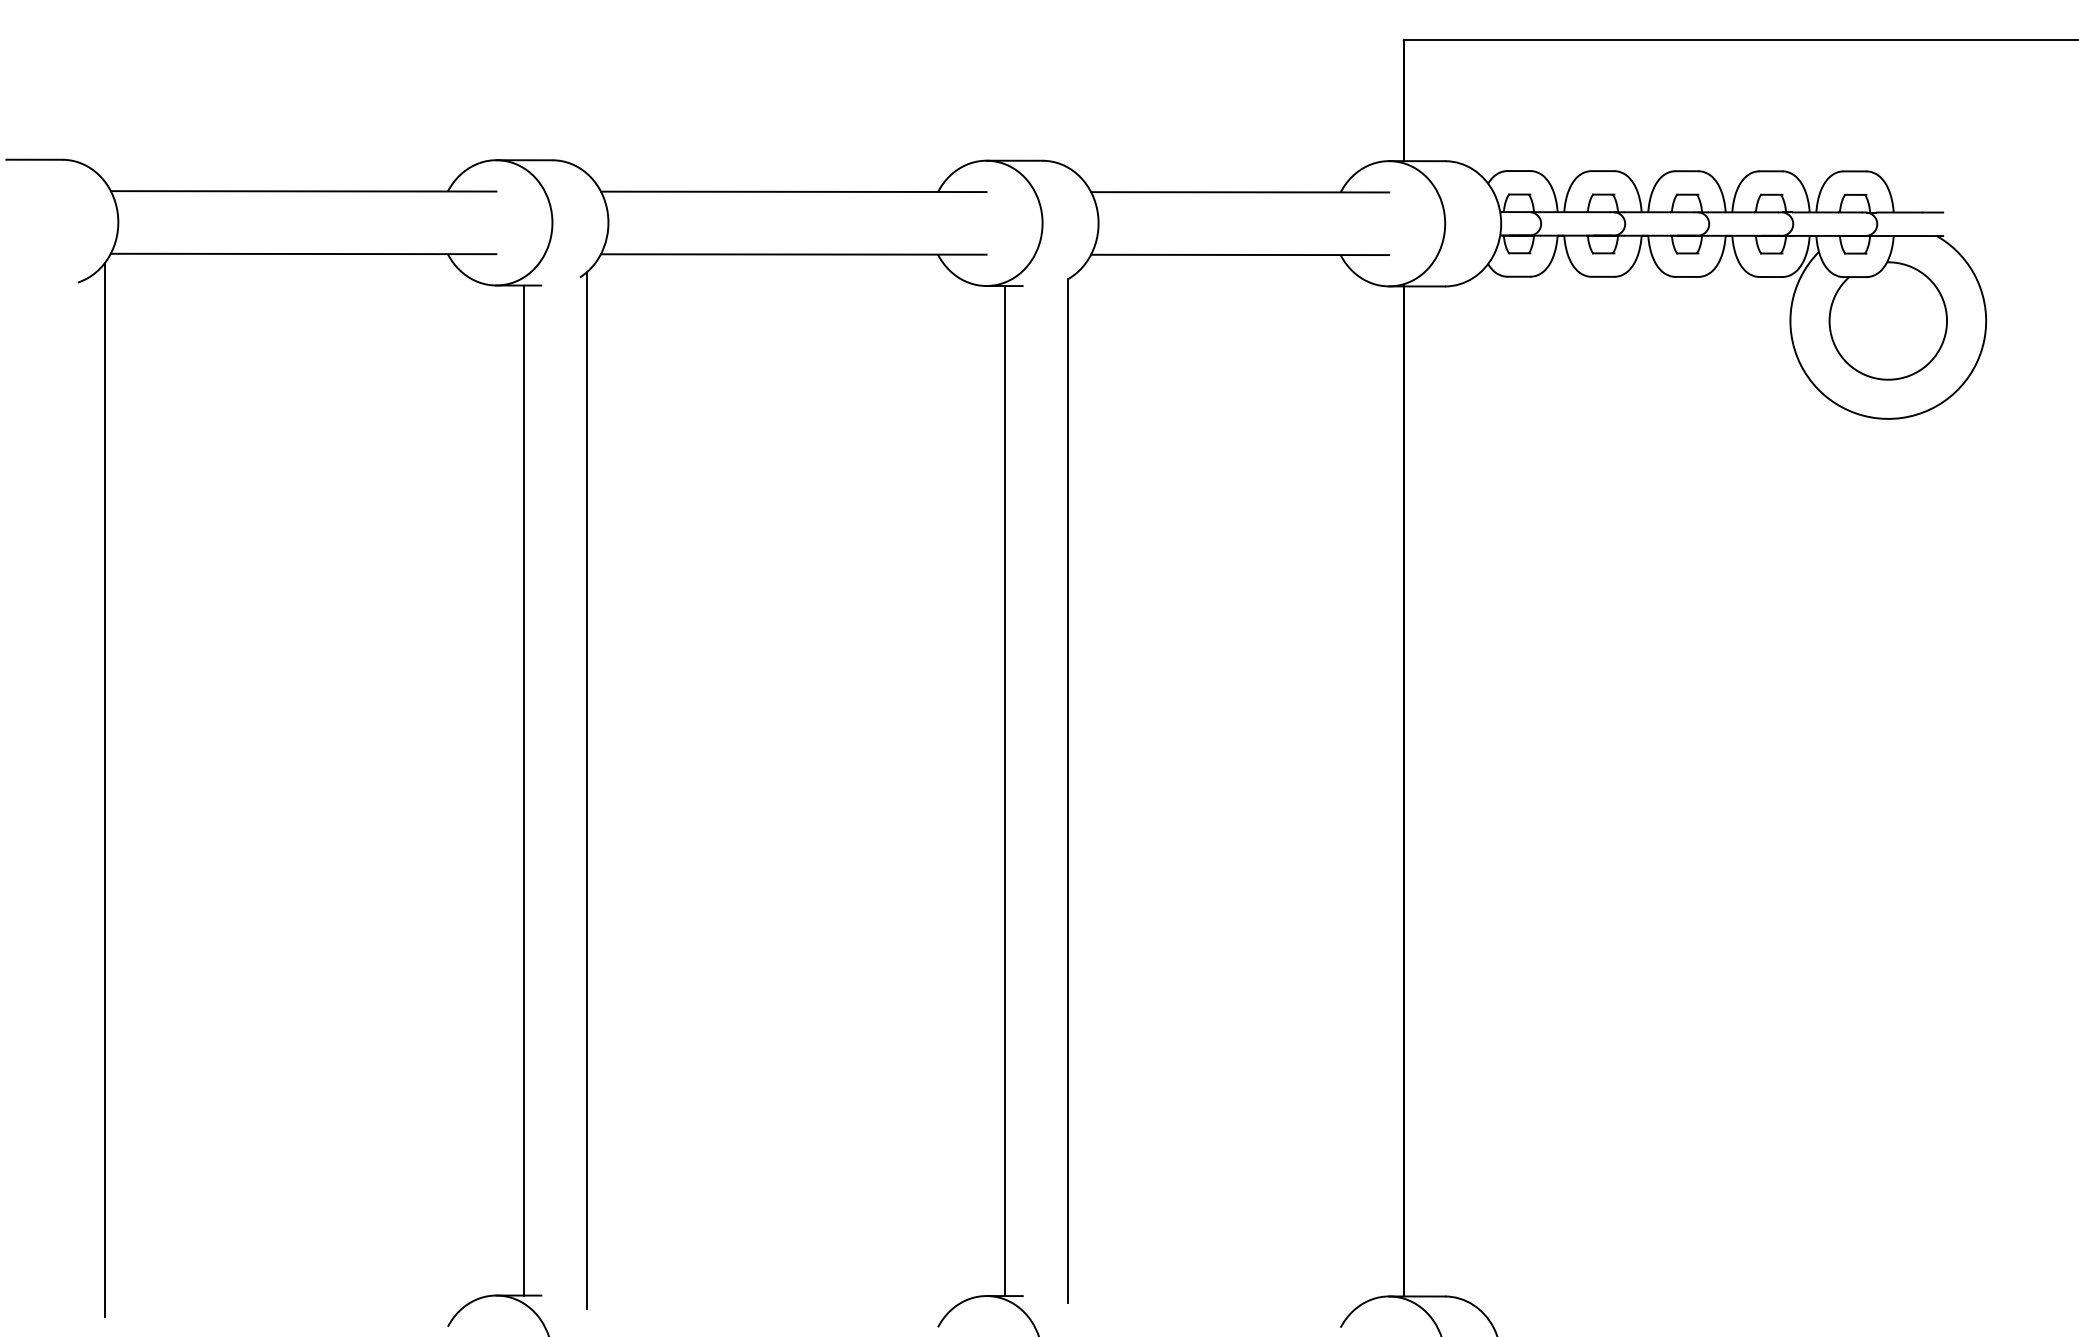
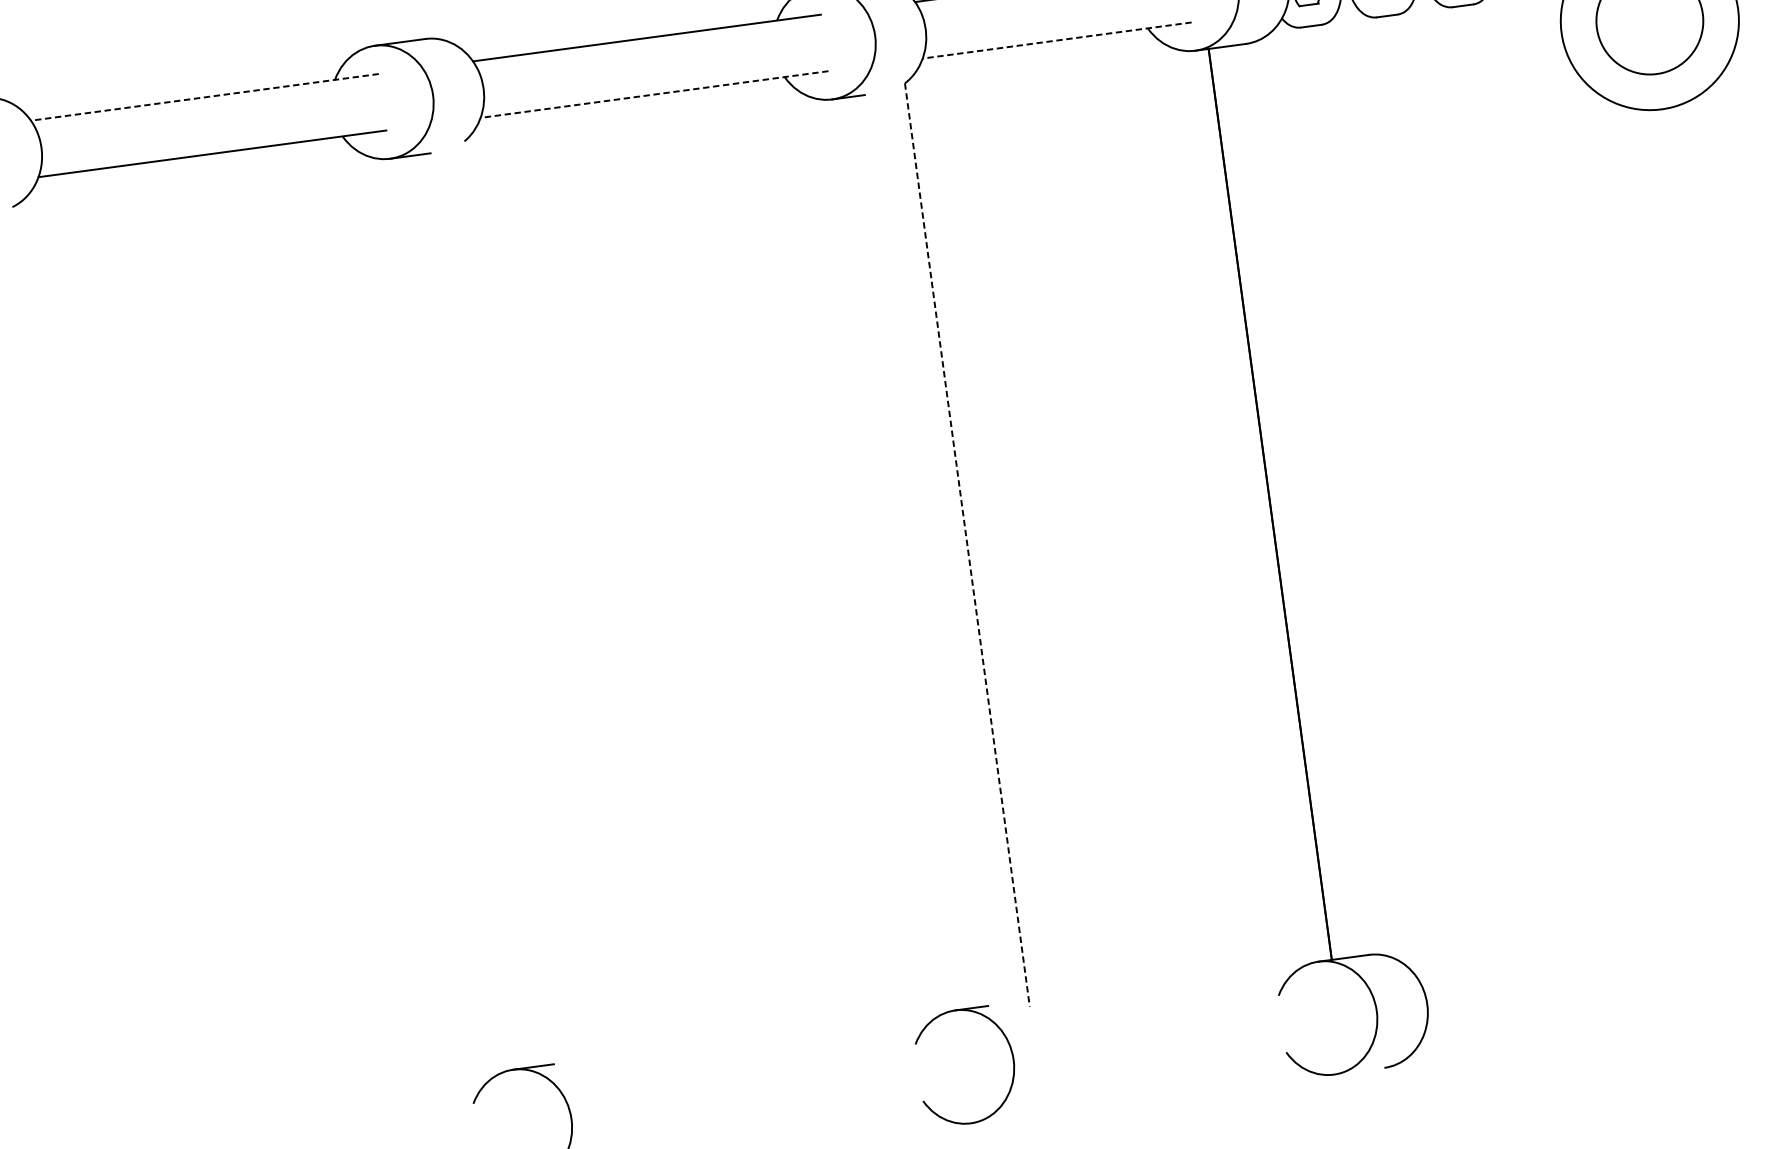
line: (303, 191) -> (204, 97), solid -> dashed
line: (793, 254) -> (654, 94), solid -> dashed
line: (1239, 254) -> (1056, 40), solid -> dashed
line: (105, 789) -> (99, 660), removed
line: (524, 790) -> (477, 610), removed
line: (586, 790) -> (533, 603), removed
line: (1005, 791) -> (911, 553), removed
line: (1068, 791) -> (967, 545), solid -> dashed

